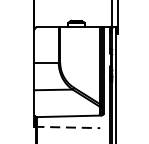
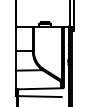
line: (66, 127) -> (38, 96), dashed -> solid

